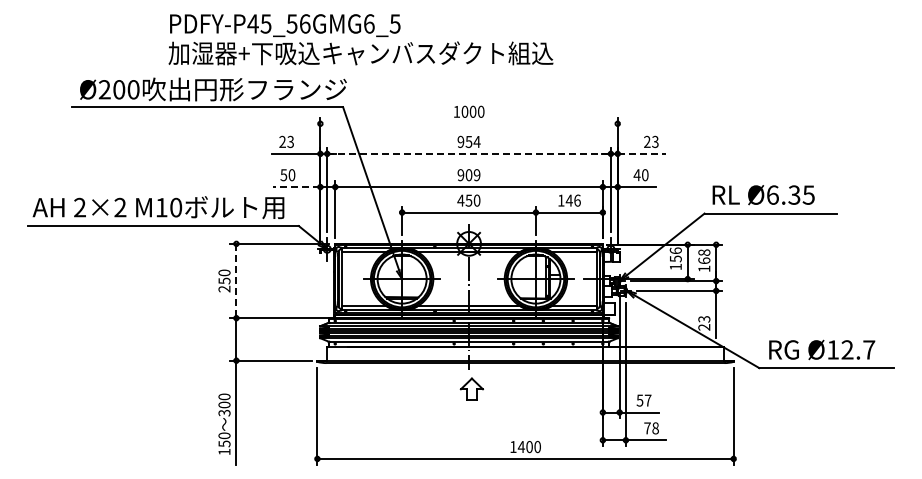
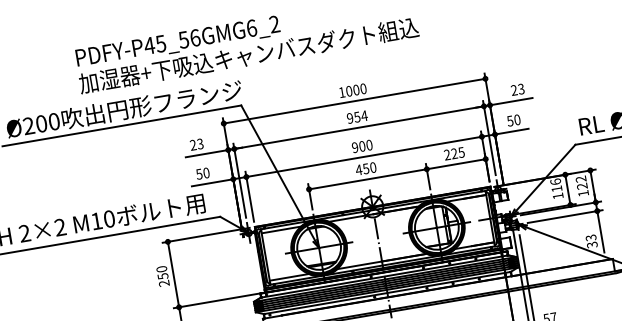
text: (394, 23) -> (273, 24), PDFY-P45_56GMG6_5 -> PDFY-P45_56GMG6_2
line: (468, 123) -> (354, 101), added
line: (469, 153) -> (359, 127), dashed -> solid
line: (642, 153) -> (511, 101), dashed -> solid
text: (476, 175) -> (368, 145), 909 -> 900
text: (636, 175) -> (509, 121), 40 -> 50
line: (296, 187) -> (212, 183), dashed -> solid
text: (569, 200) -> (454, 153), 146 -> 225
text: (704, 256) -> (581, 182), 168 -> 122
text: (675, 258) -> (556, 188), 156 -> 116
line: (236, 281) -> (173, 274), dashed -> solid
text: (704, 327) -> (592, 245), 23 -> 33

